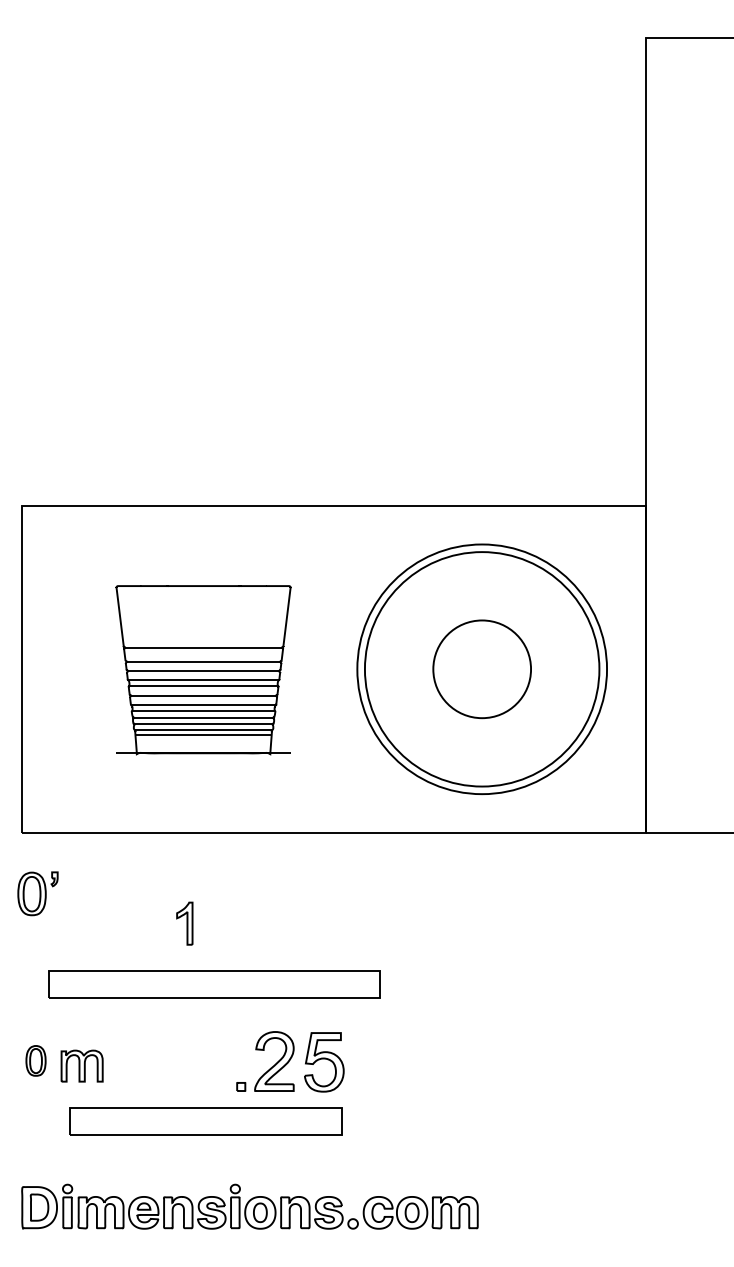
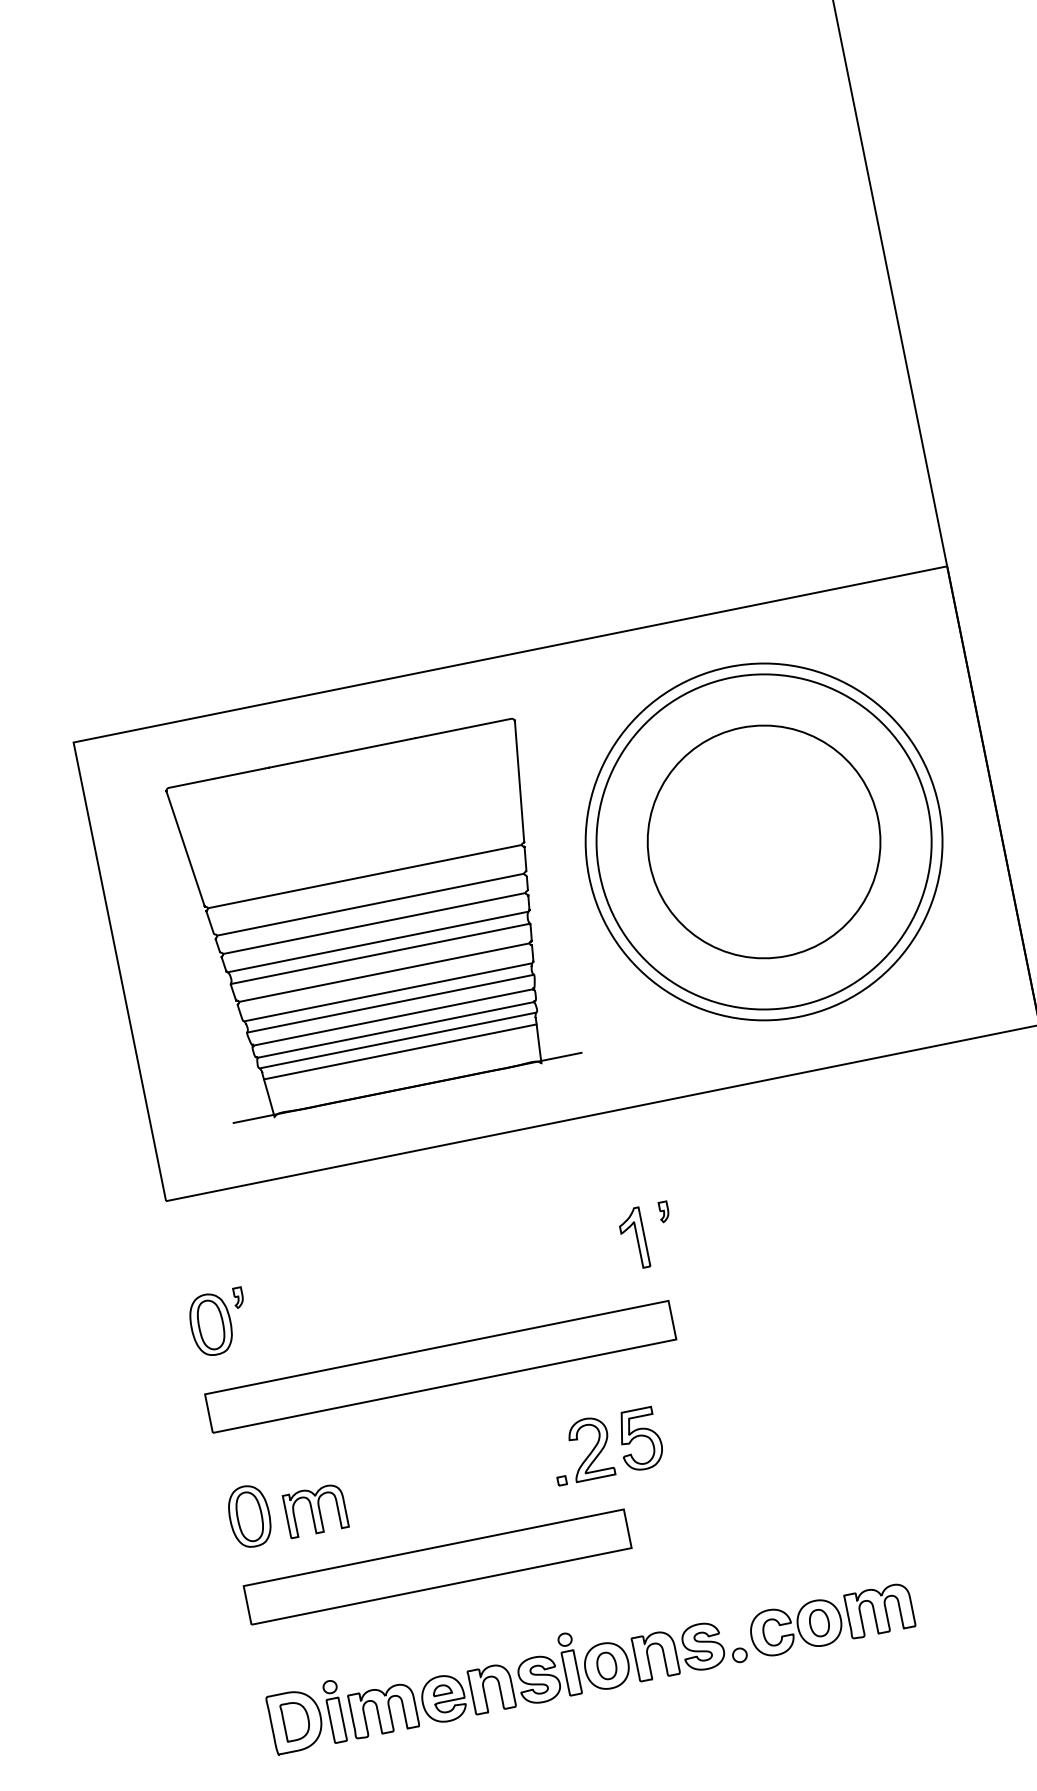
circle: (481, 668) -> (762, 840), size x1.67
part: (203, 670) -> (374, 922), size x1.43
part: (37, 893) -> (218, 1322), moved
part: (362, 909) -> (664, 1212), added
part: (184, 923) -> (633, 1238), moved
part: (214, 984) -> (440, 1366), moved
part: (35, 1060) -> (248, 1516), size x1.43
part: (290, 1061) -> (606, 1445), size x0.71
part: (205, 1121) -> (436, 1567), moved

